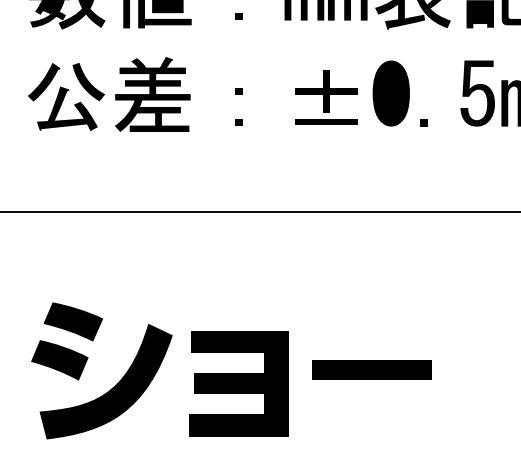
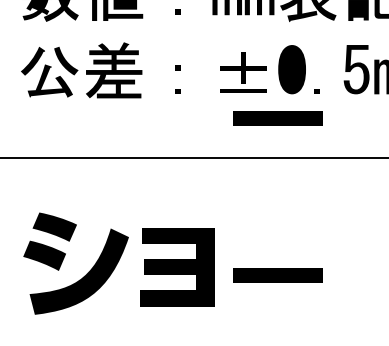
part: (371, 158) -> (277, 118), added
part: (86, 363) -> (64, 258), moved
part: (239, 384) -> (177, 267), moved

